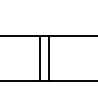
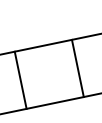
line: (39, 57) -> (20, 79), moved
line: (49, 57) -> (78, 67), moved

